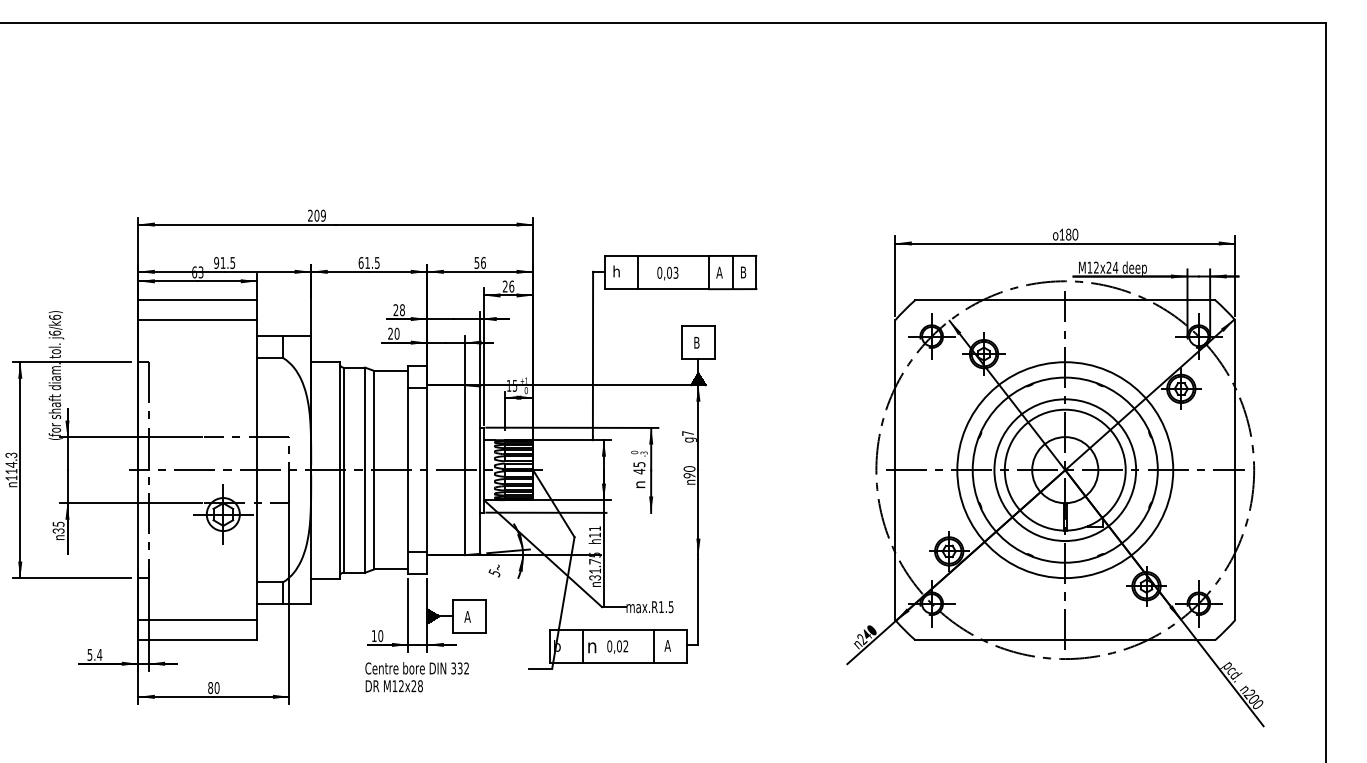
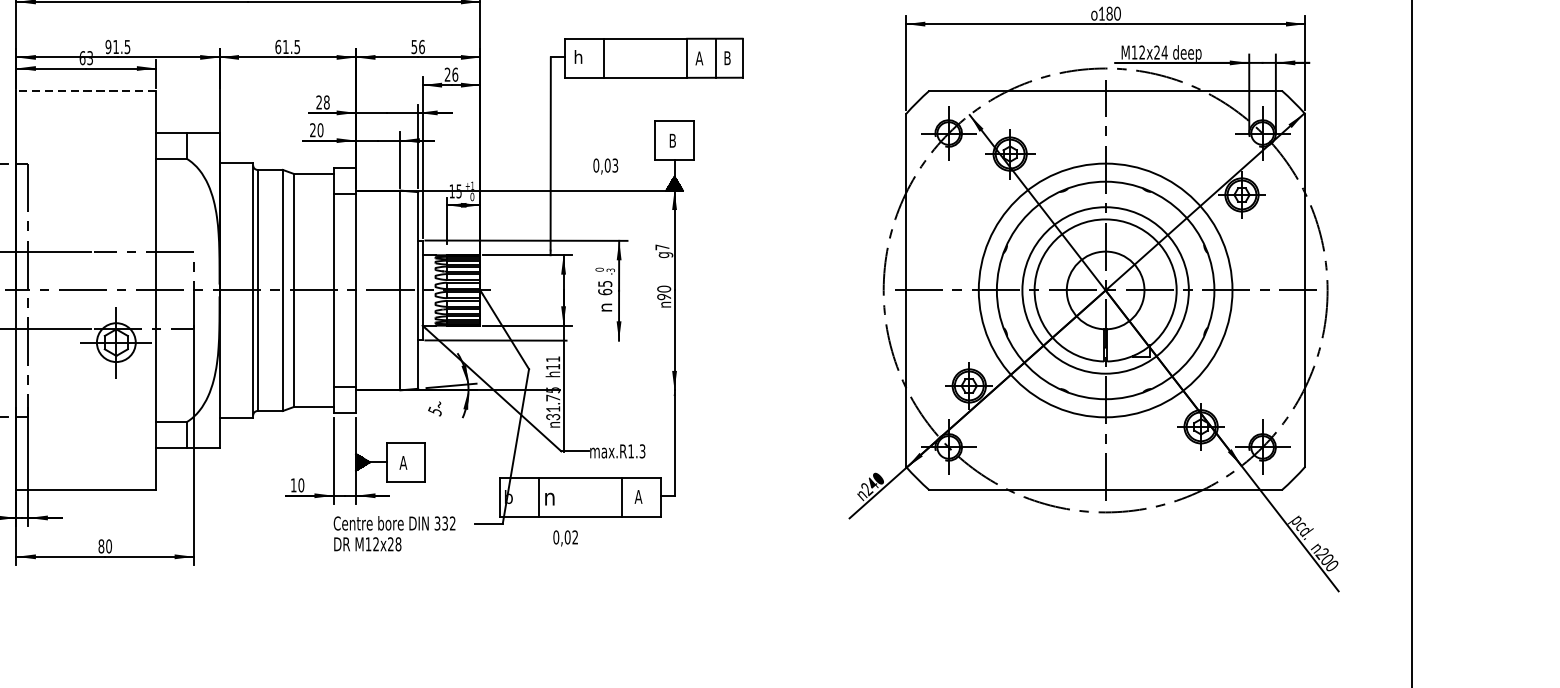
text: (667, 273) -> (605, 166), moved
line: (197, 300) -> (86, 91), solid -> dashed
line: (197, 320) -> (86, 114), removed
text: (639, 471) -> (605, 292), 45 -> 65
text: (671, 606) -> (642, 450), max.R1.5 -> max.R1.3
line: (197, 620) -> (86, 467), removed
text: (617, 646) -> (565, 537), moved
text: (416, 677) -> (393, 534), moved

